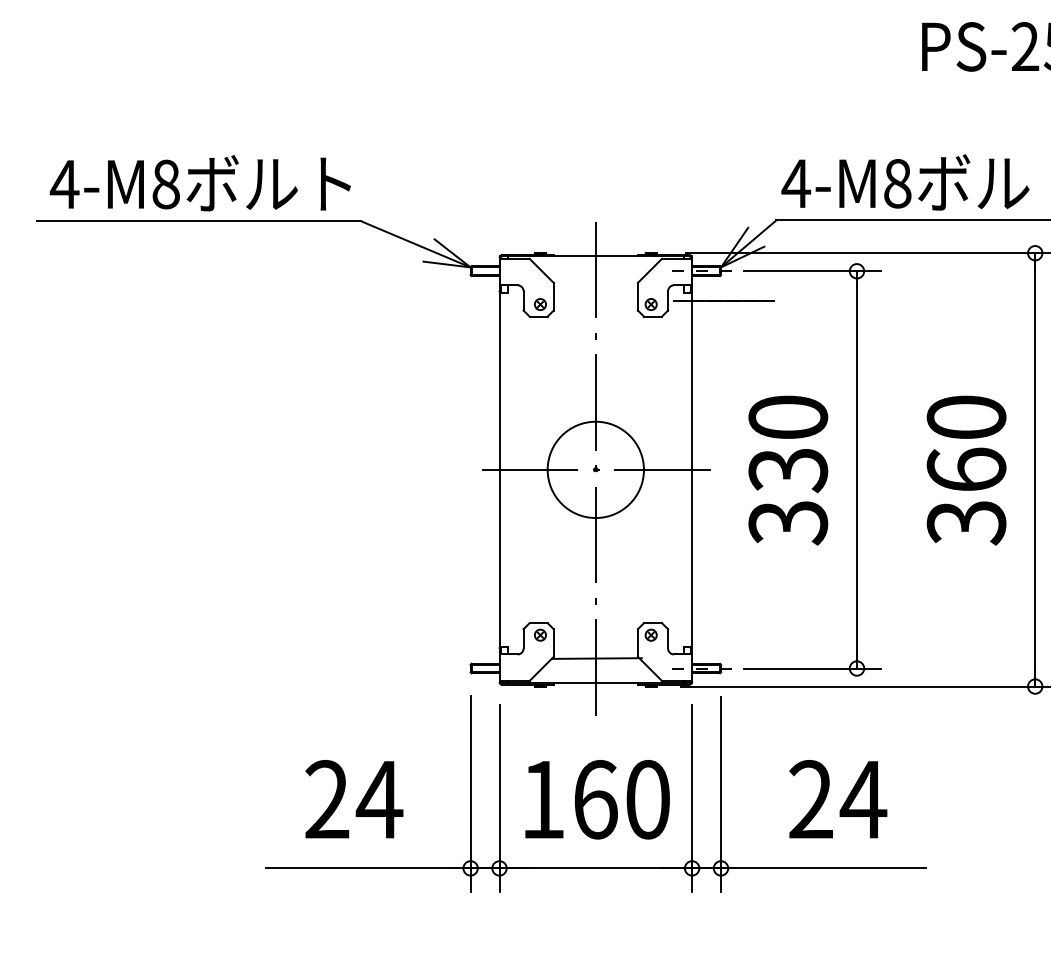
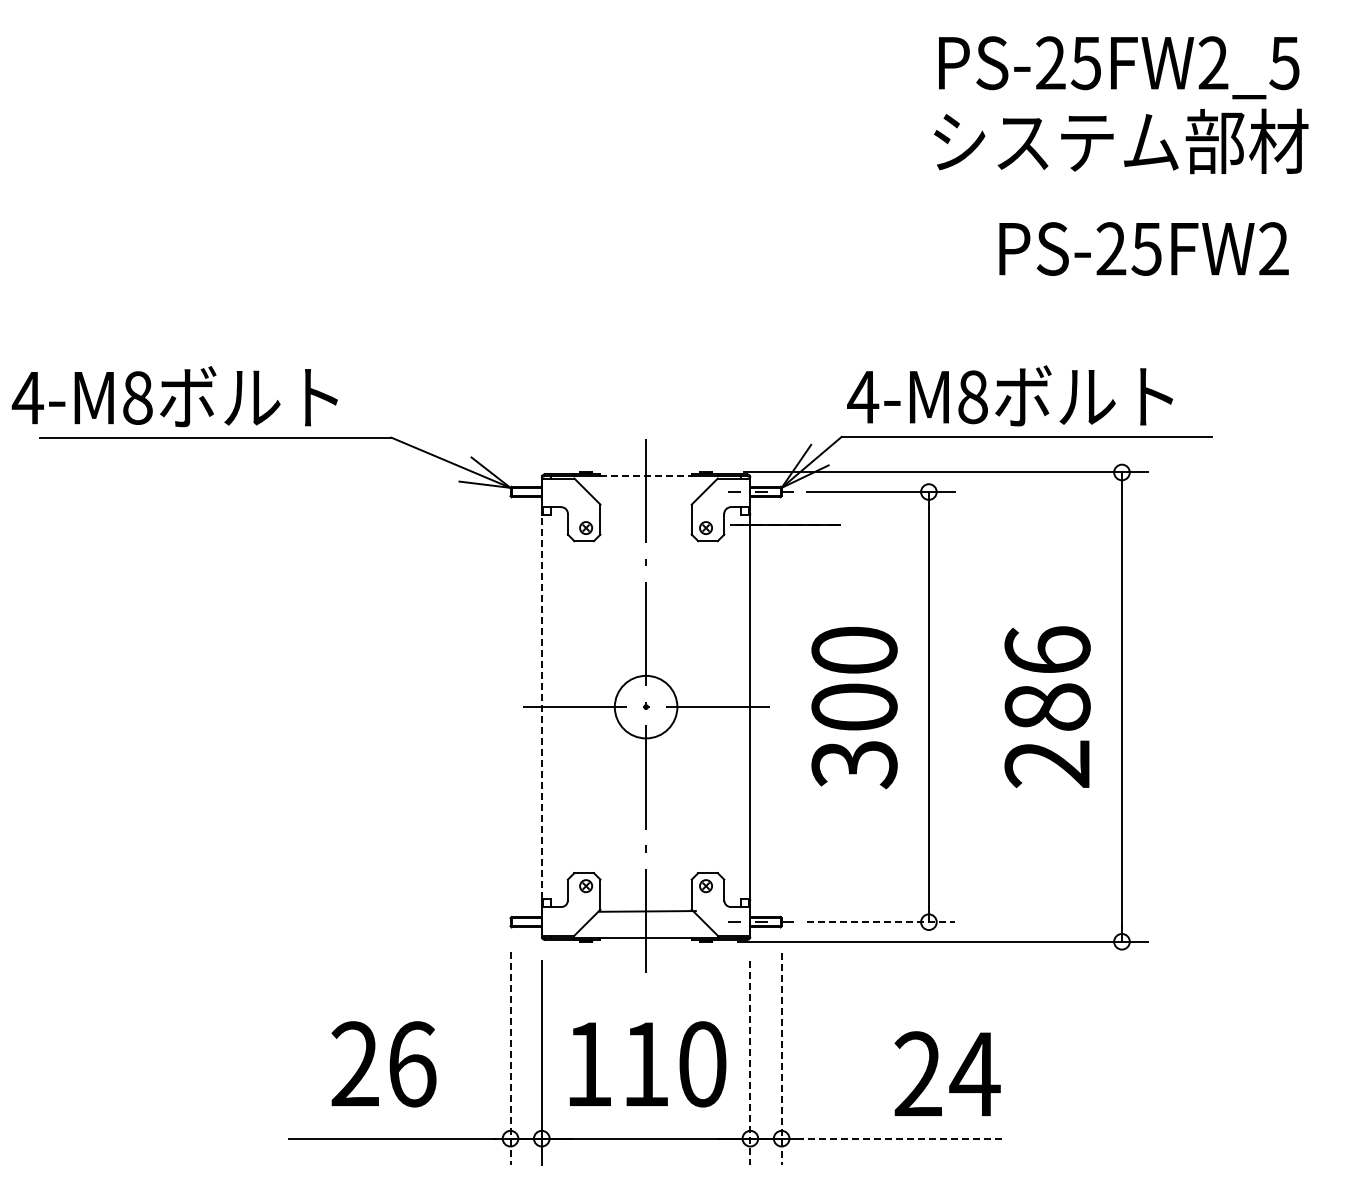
text: (200, 183) -> (174, 396), moved
line: (596, 256) -> (646, 475), solid -> dashed
line: (499, 469) -> (541, 706), solid -> dashed
circle: (595, 469) -> (645, 706), size x0.6
text: (788, 470) -> (854, 707), 330 -> 300
text: (966, 470) -> (1047, 707), 360 -> 286
line: (813, 668) -> (881, 922), solid -> dashed
line: (720, 794) -> (781, 1058), solid -> dashed
line: (470, 795) -> (510, 1059), solid -> dashed
line: (692, 798) -> (750, 1063), solid -> dashed
text: (838, 798) -> (947, 1073), moved
text: (379, 799) -> (411, 1064), 24 -> 26
text: (596, 799) -> (646, 1064), 160 -> 110
line: (830, 868) -> (900, 1138), solid -> dashed

